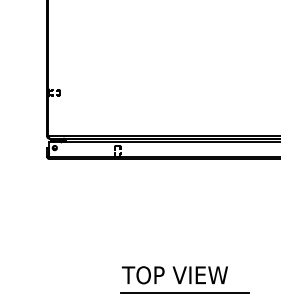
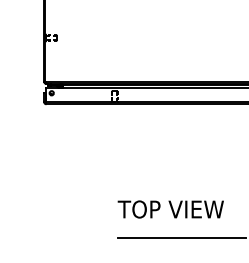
text: (174, 275) -> (170, 209), moved

